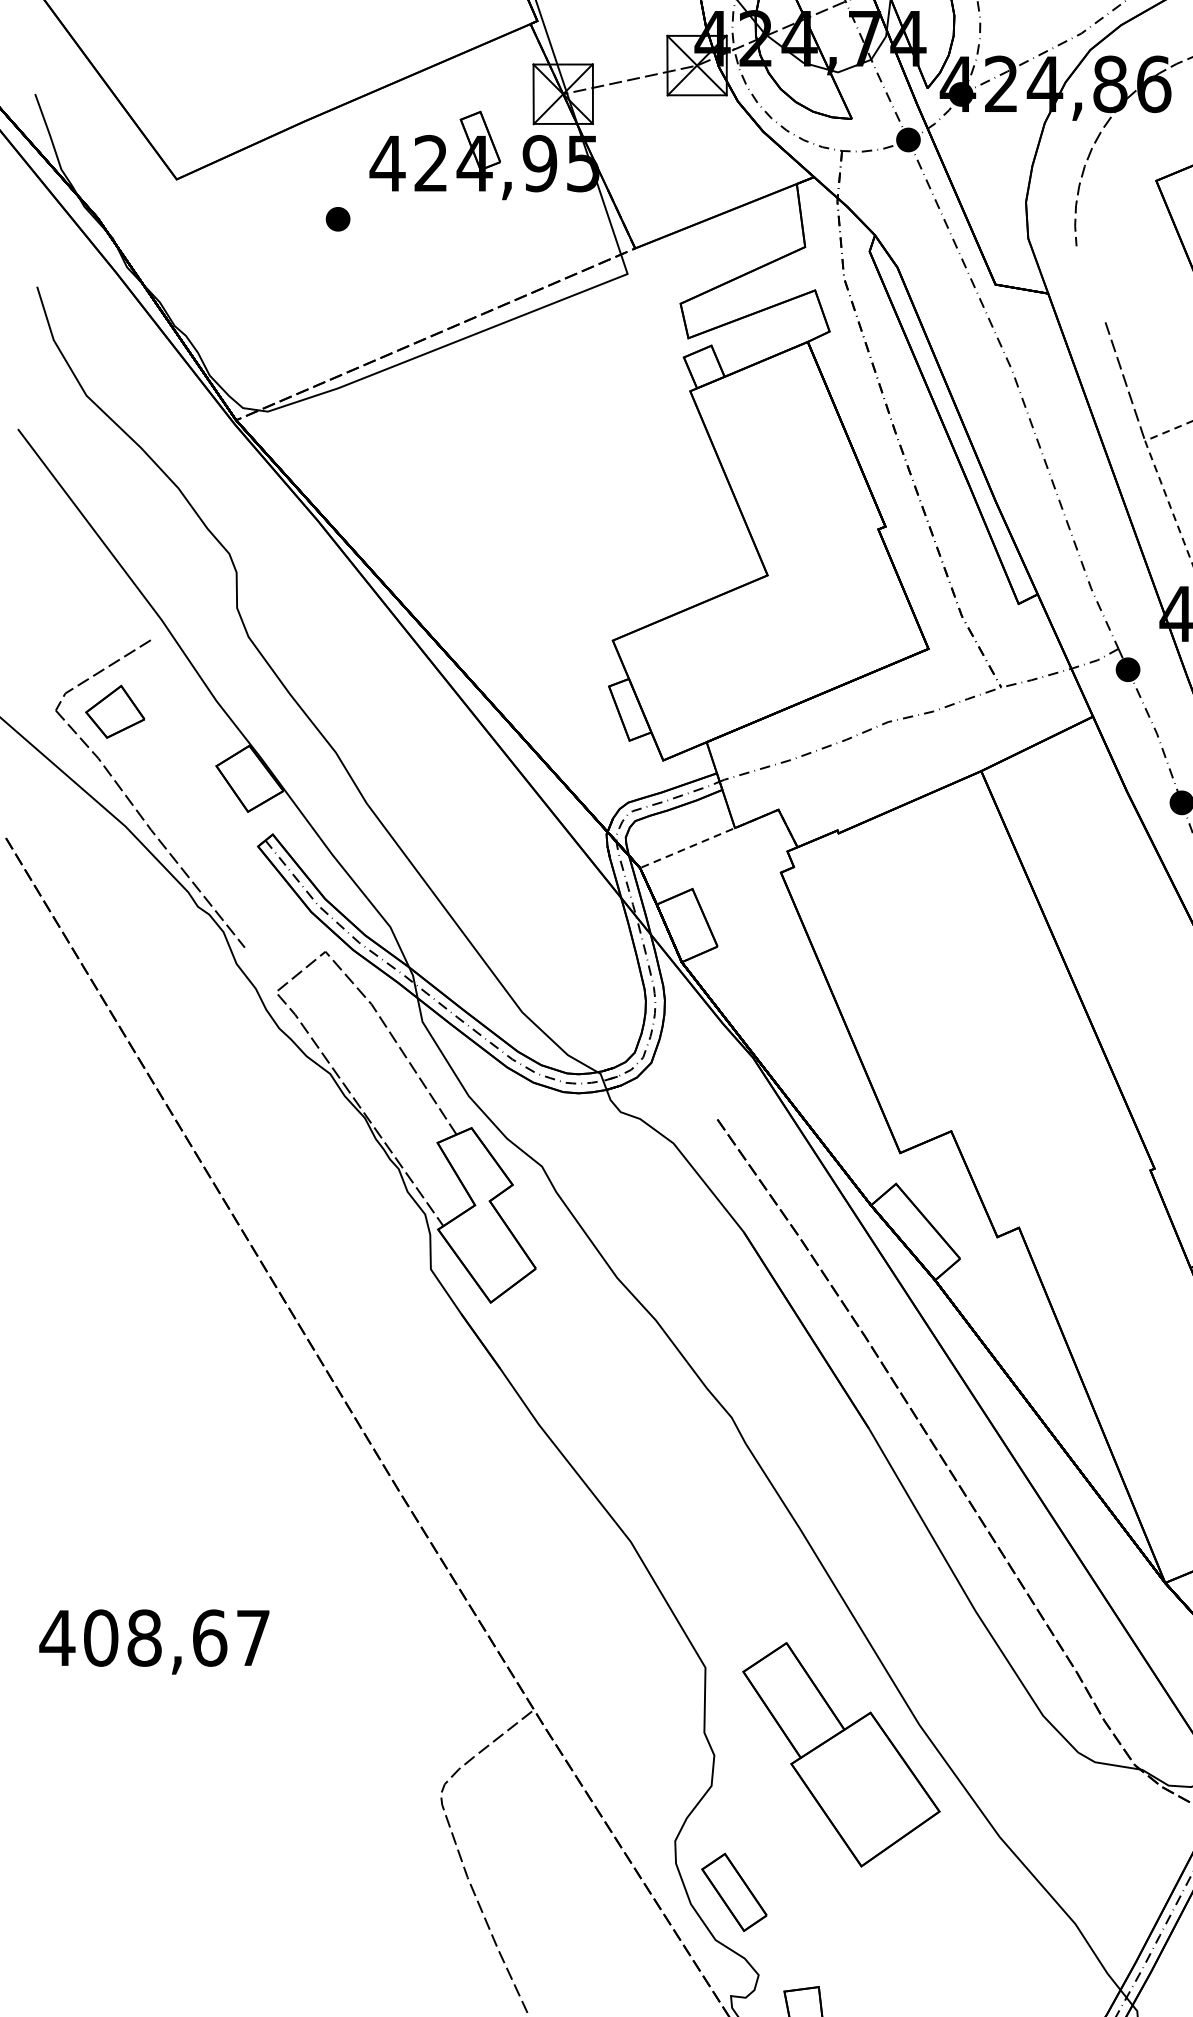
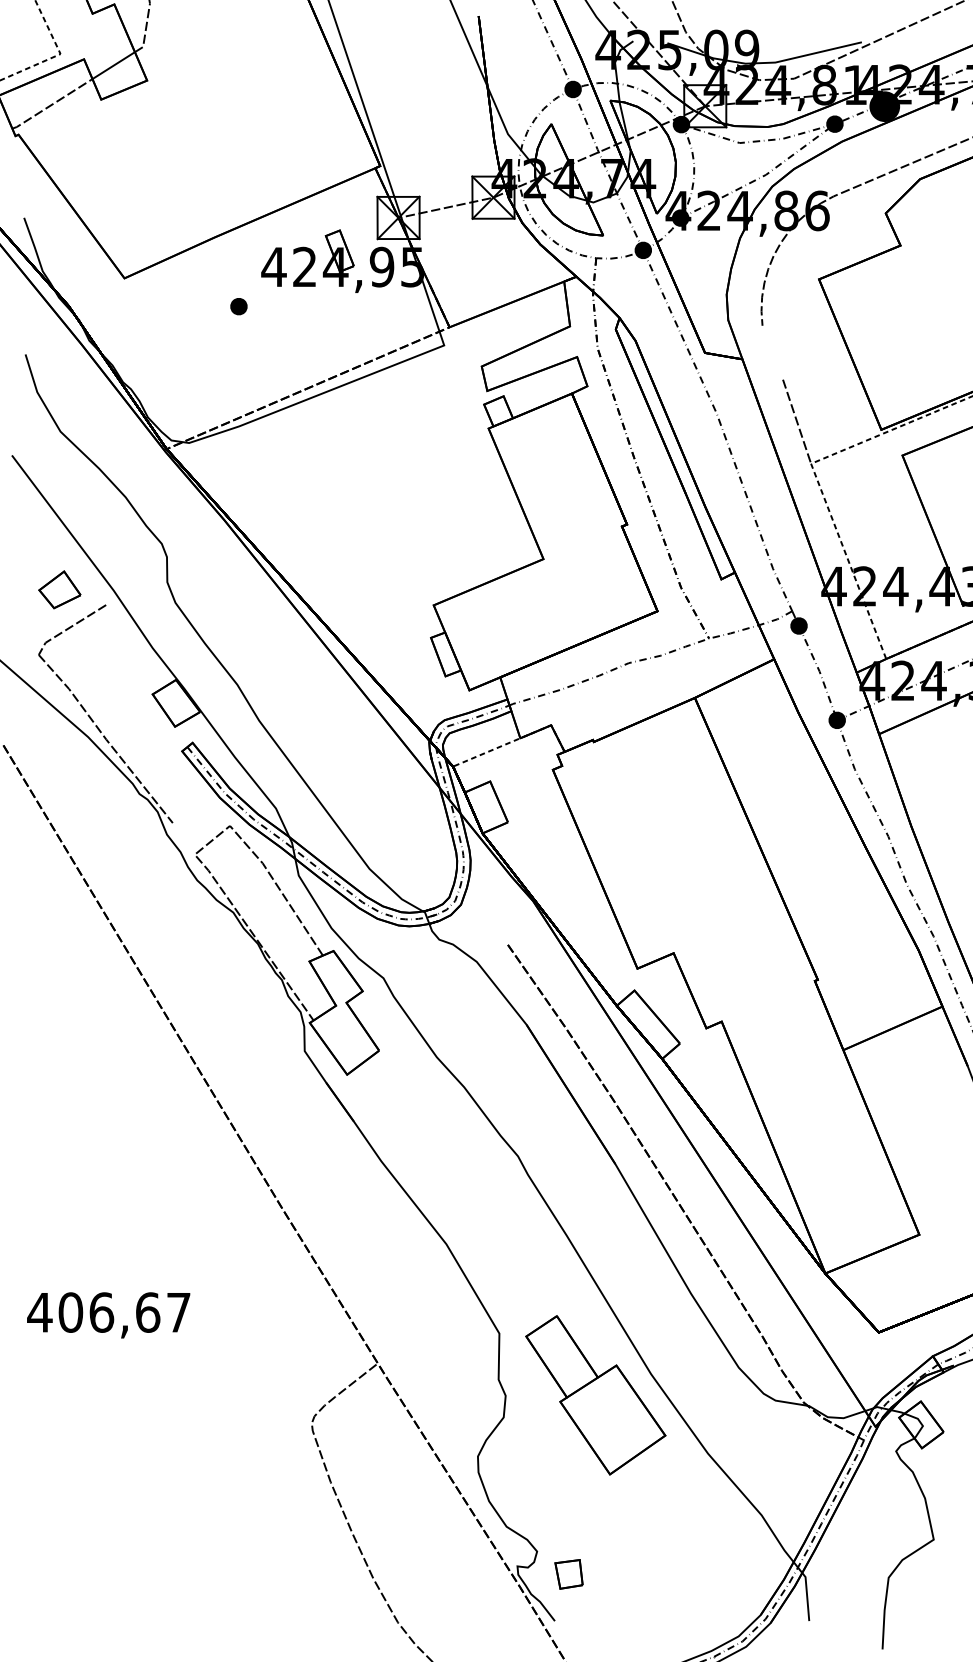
part: (114, 711) -> (59, 589), moved
text: (144, 1637) -> (101, 1312), 408,67 -> 406,67
part: (733, 1891) -> (519, 1492), removed

